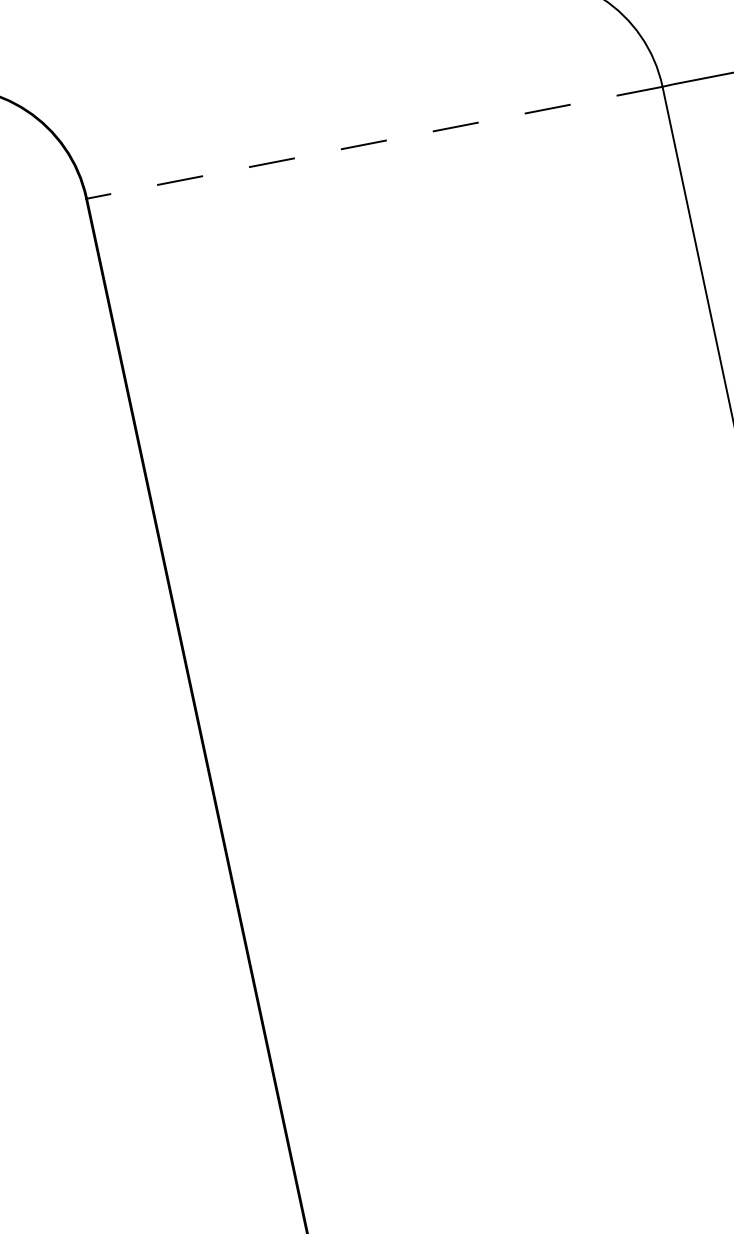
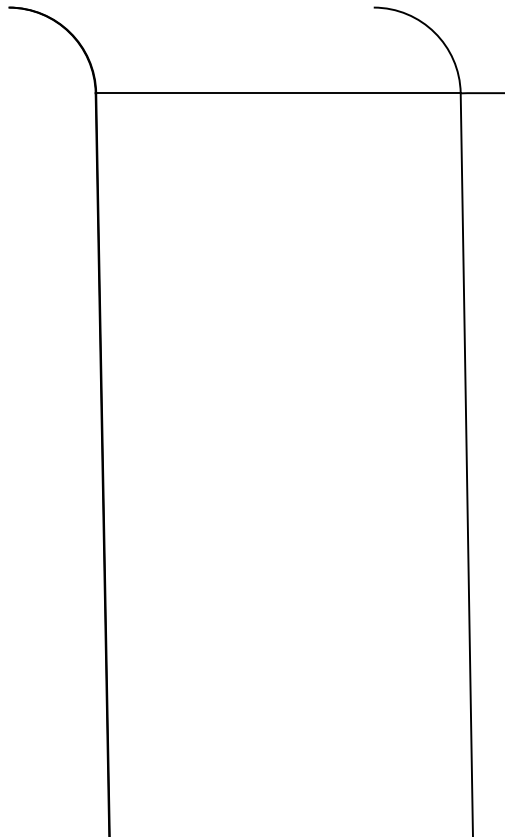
line: (373, 143) -> (277, 93), dashed -> solid

